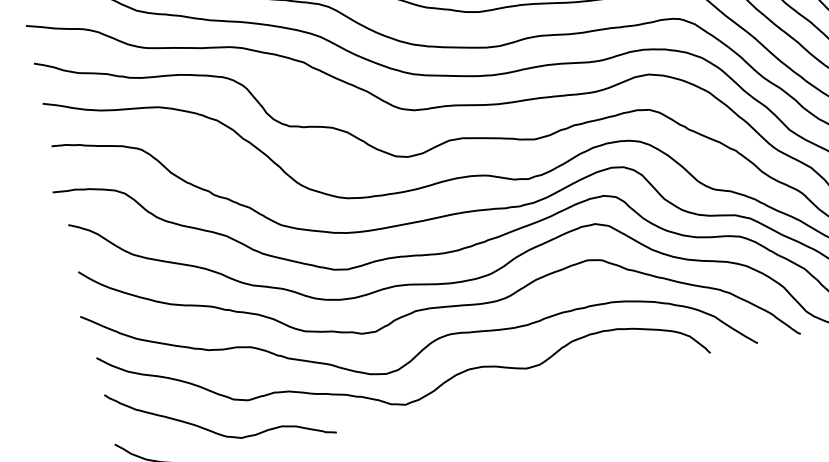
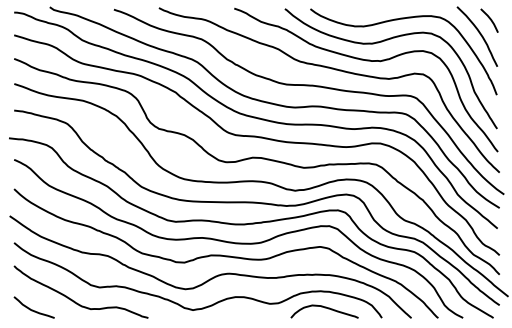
curve: (615, 357) -> (324, 308), added

